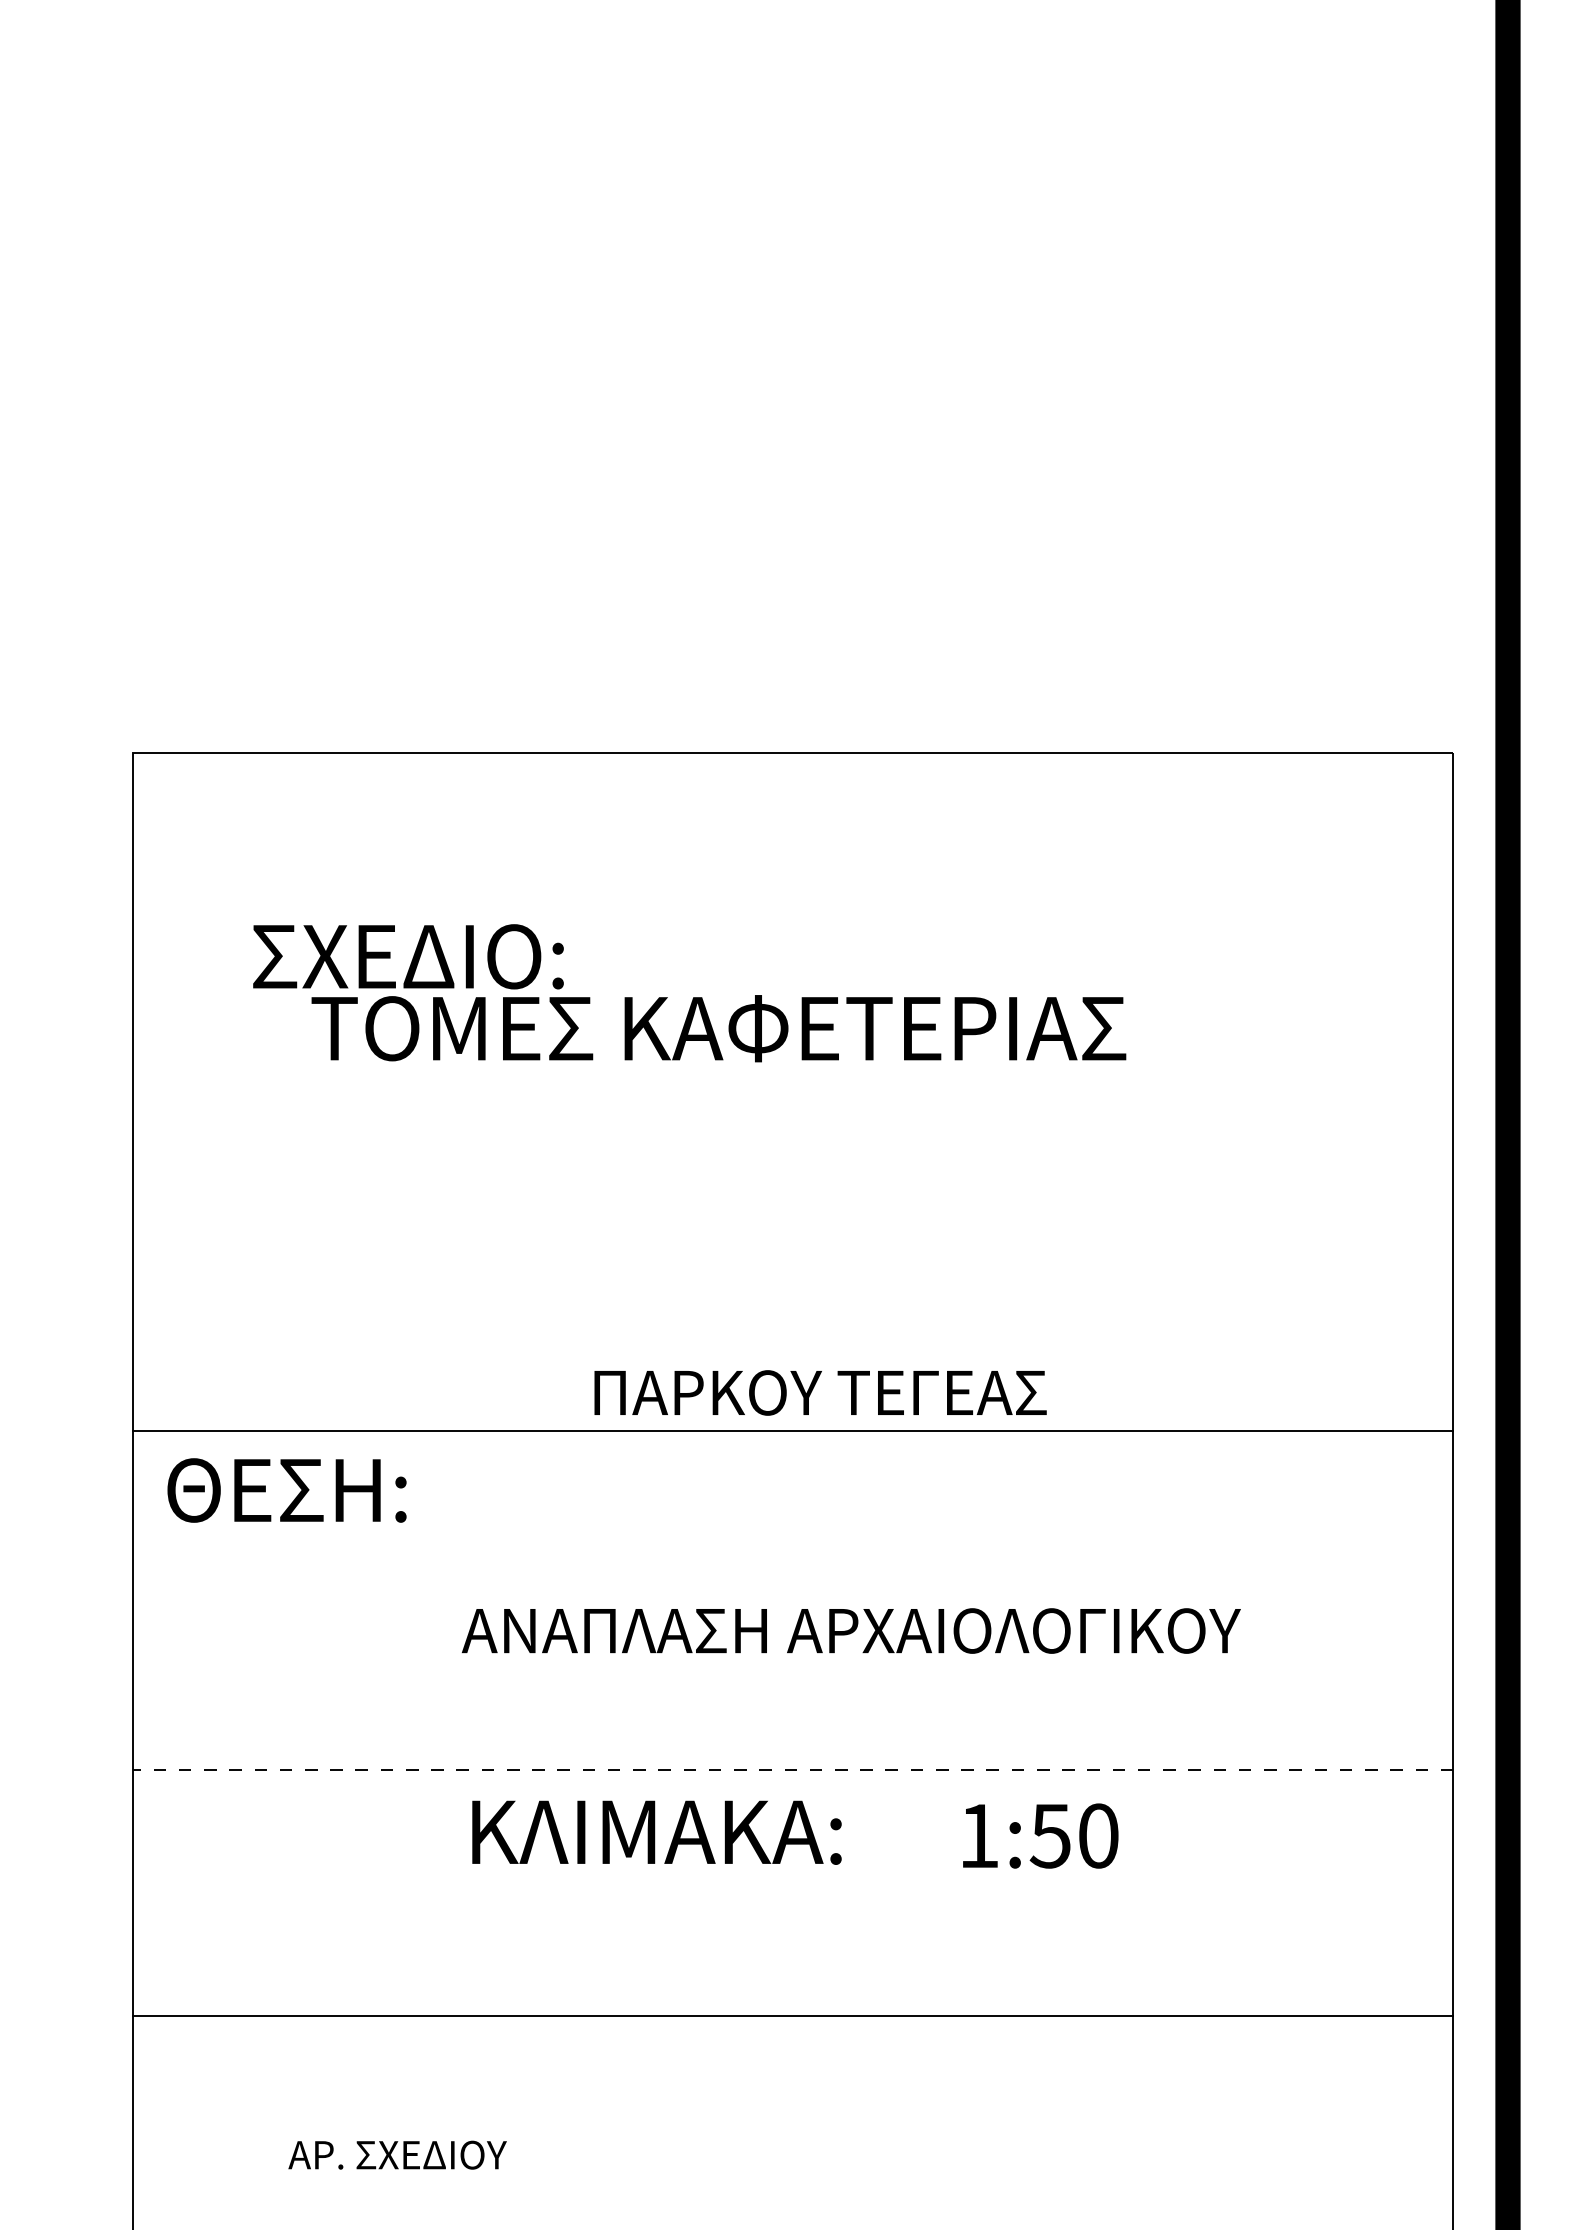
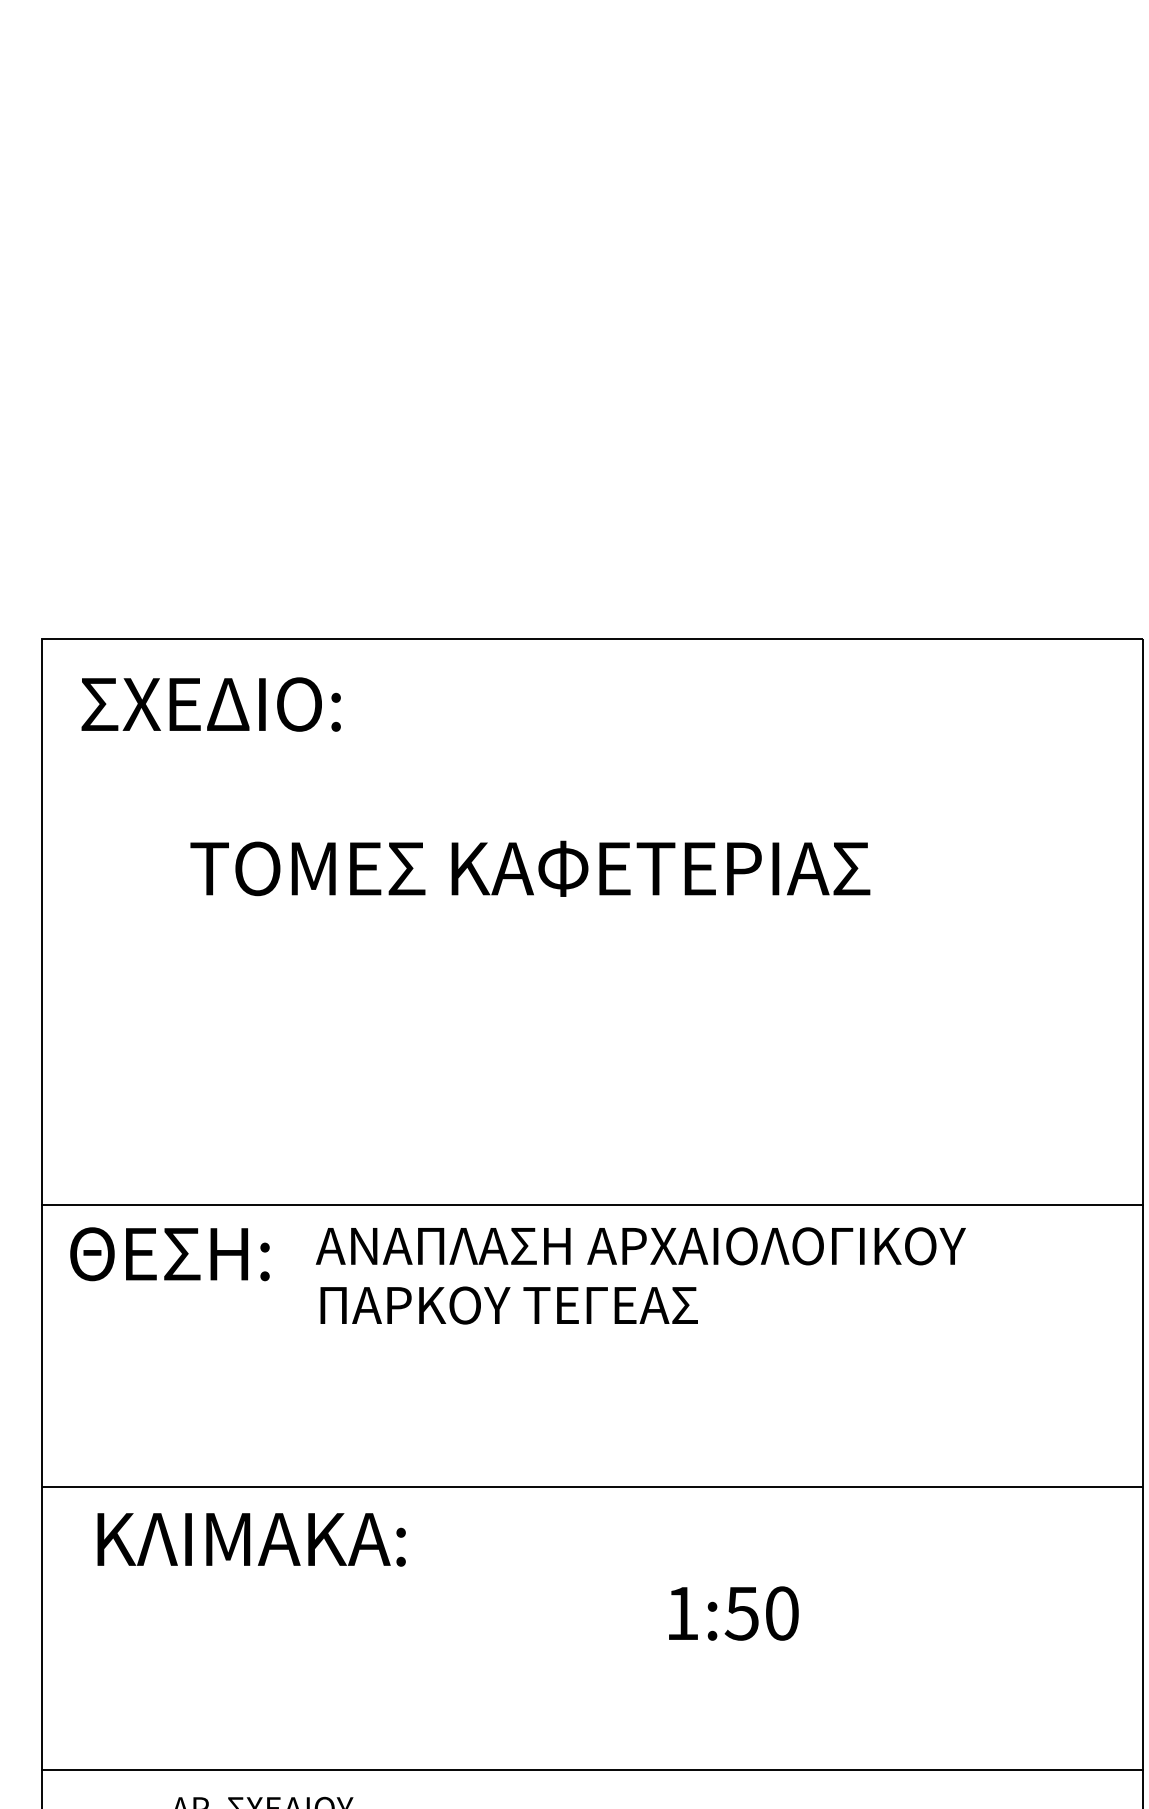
text: (408, 956) -> (211, 704), moved
text: (820, 1392) -> (509, 1305), moved
text: (850, 1630) -> (640, 1245), moved
line: (792, 1769) -> (591, 1487), dashed -> solid
text: (656, 1832) -> (251, 1539), moved
text: (1040, 1835) -> (733, 1613), moved
line: (793, 2015) -> (592, 1769), moved

